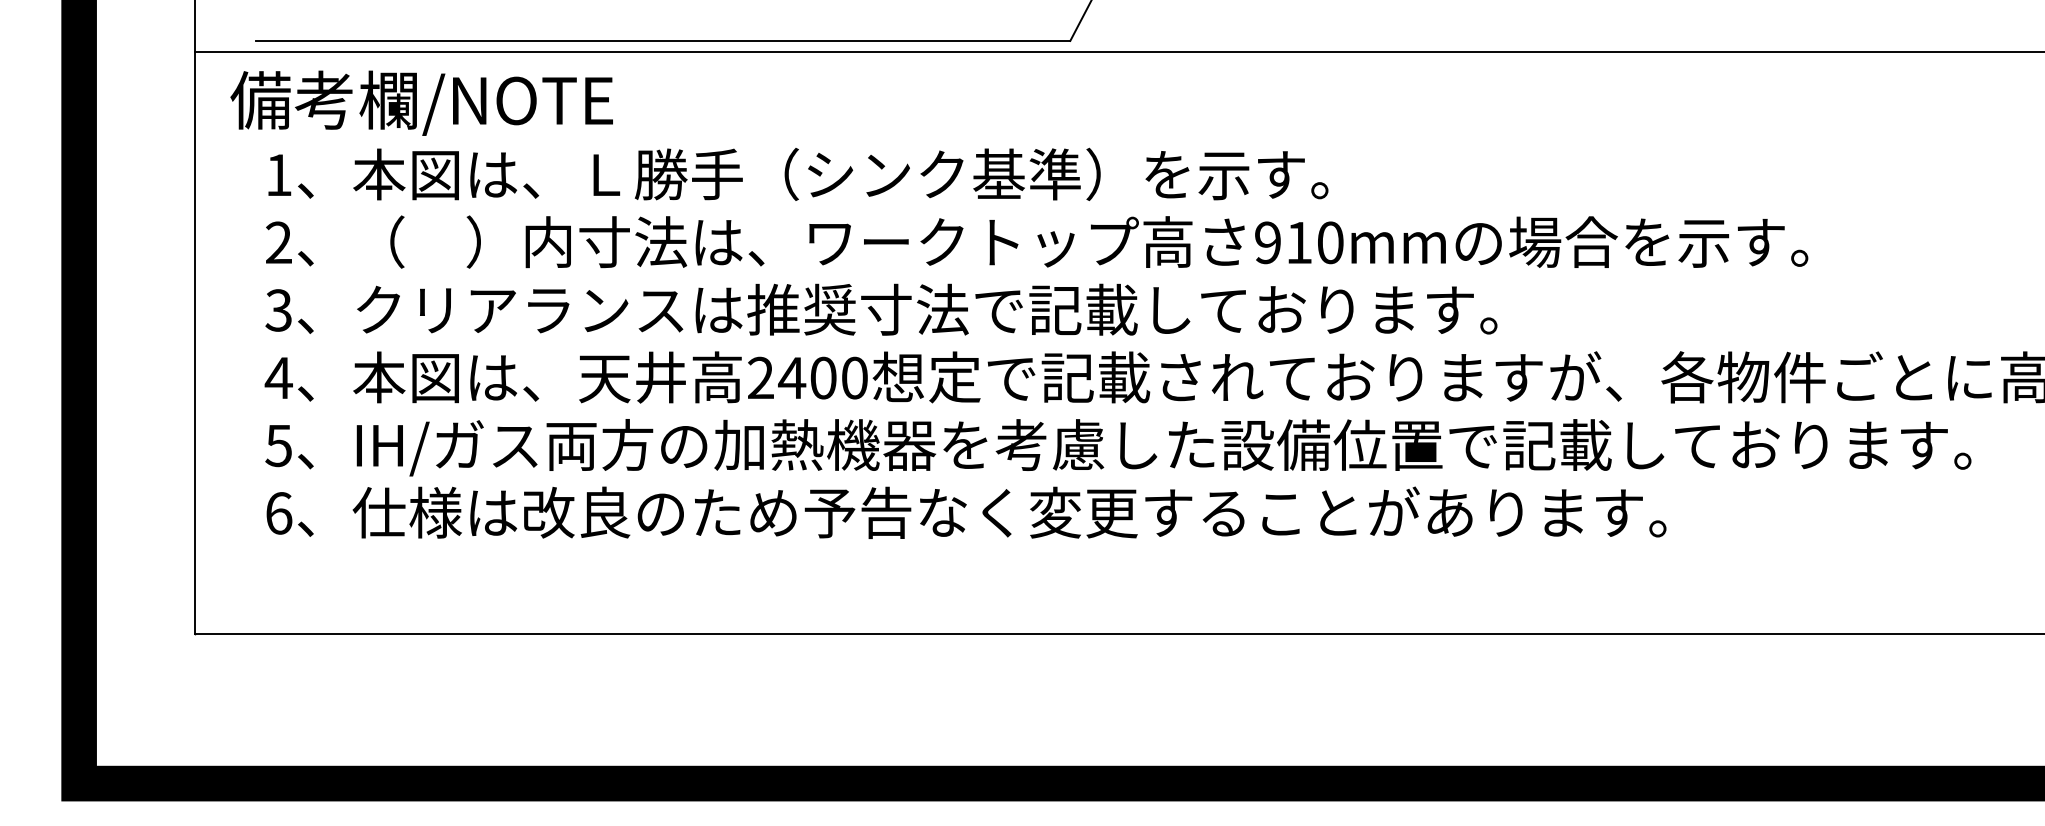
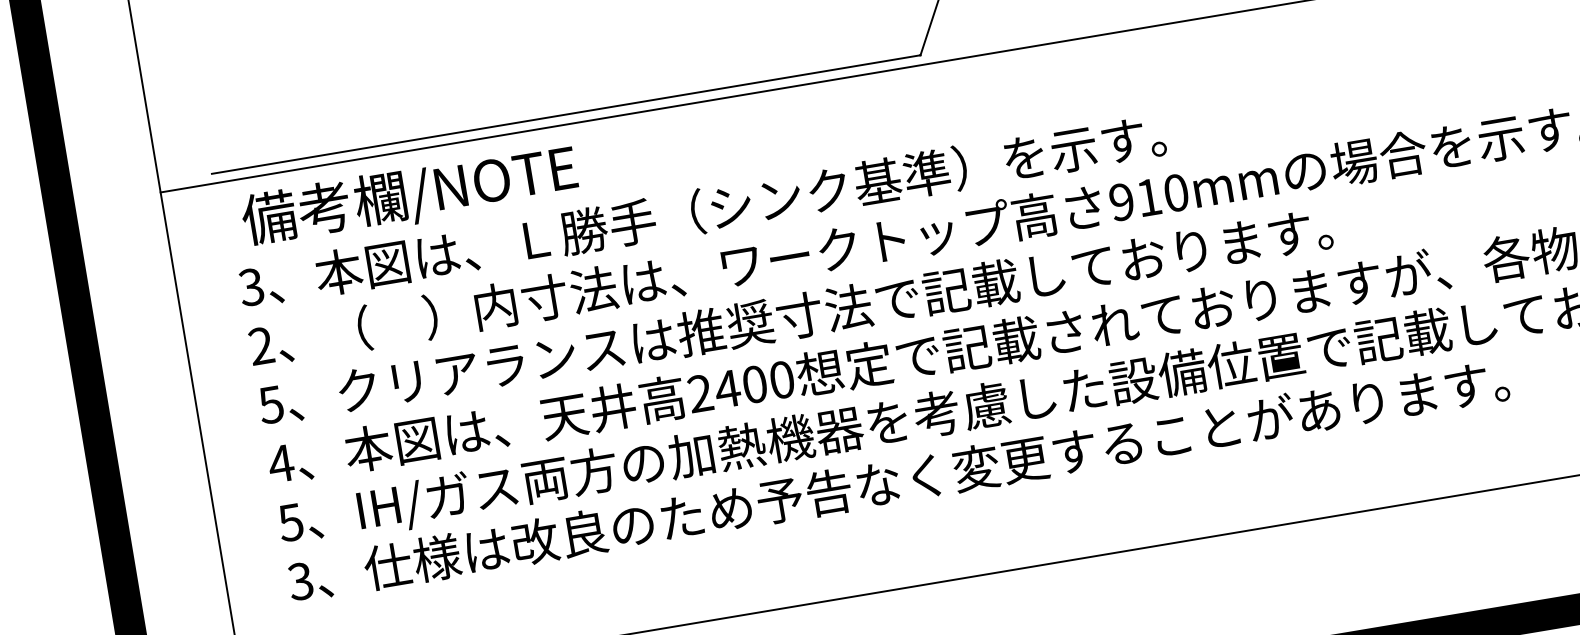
text: (421, 102) -> (409, 195), moved
text: (278, 174) -> (251, 286), 1 -> 3
text: (278, 310) -> (270, 405), 3 -> 5
text: (278, 513) -> (300, 581), 6 -> 3

